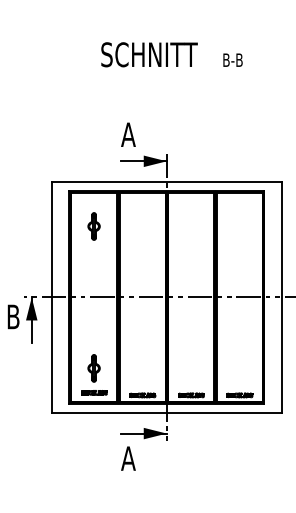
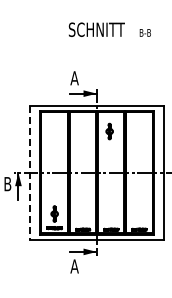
text: (171, 54) -> (109, 29), moved
part: (93, 226) -> (109, 131), moved
line: (52, 296) -> (30, 172), solid -> dashed

